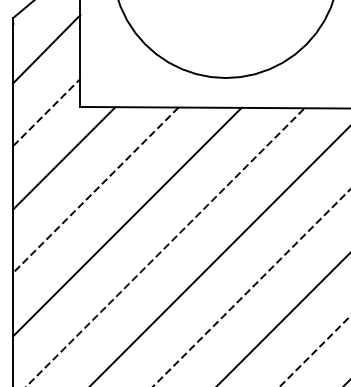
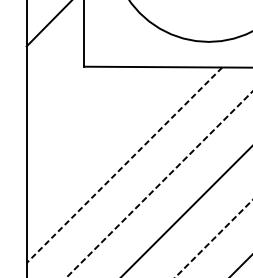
line: (46, 112) -> (55, 71), removed
line: (64, 158) -> (70, 110), removed
line: (95, 189) -> (97, 137), removed
line: (127, 222) -> (124, 165), solid -> dashed

